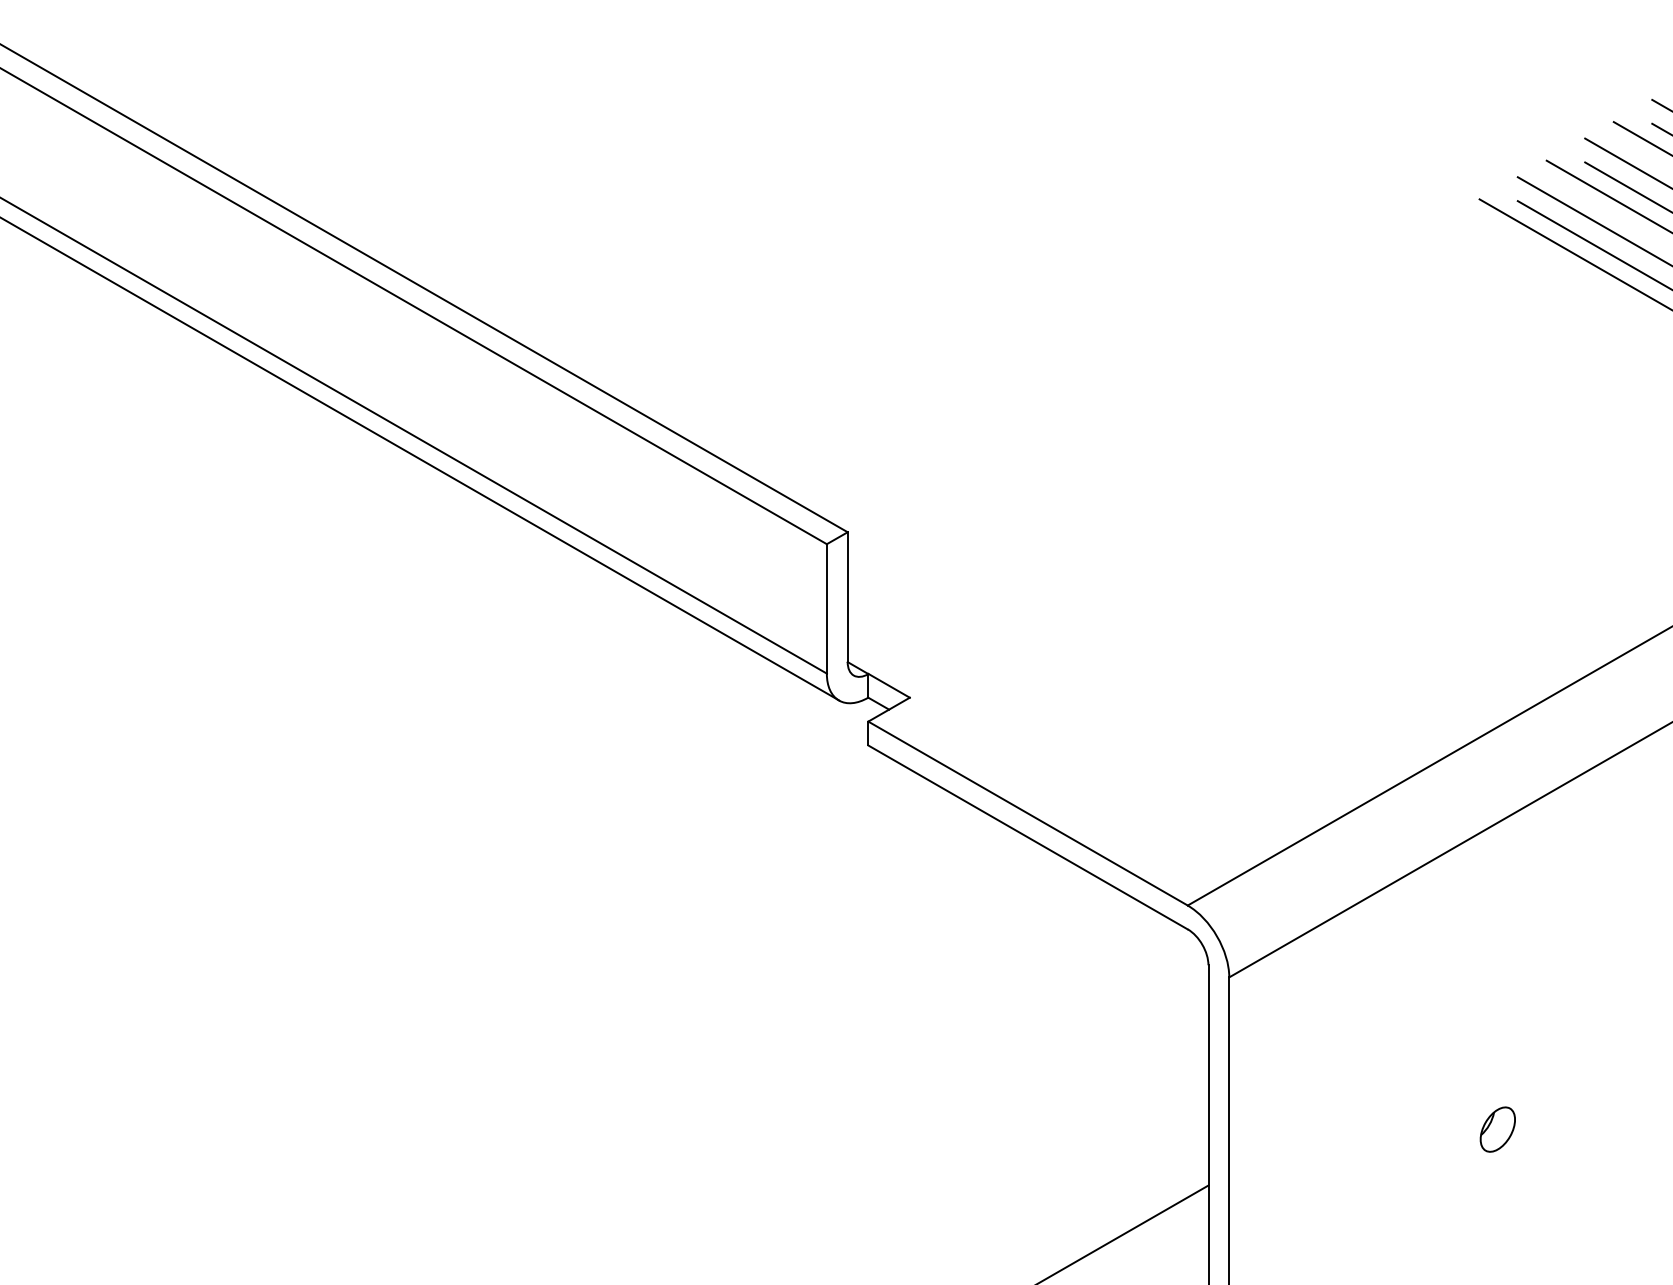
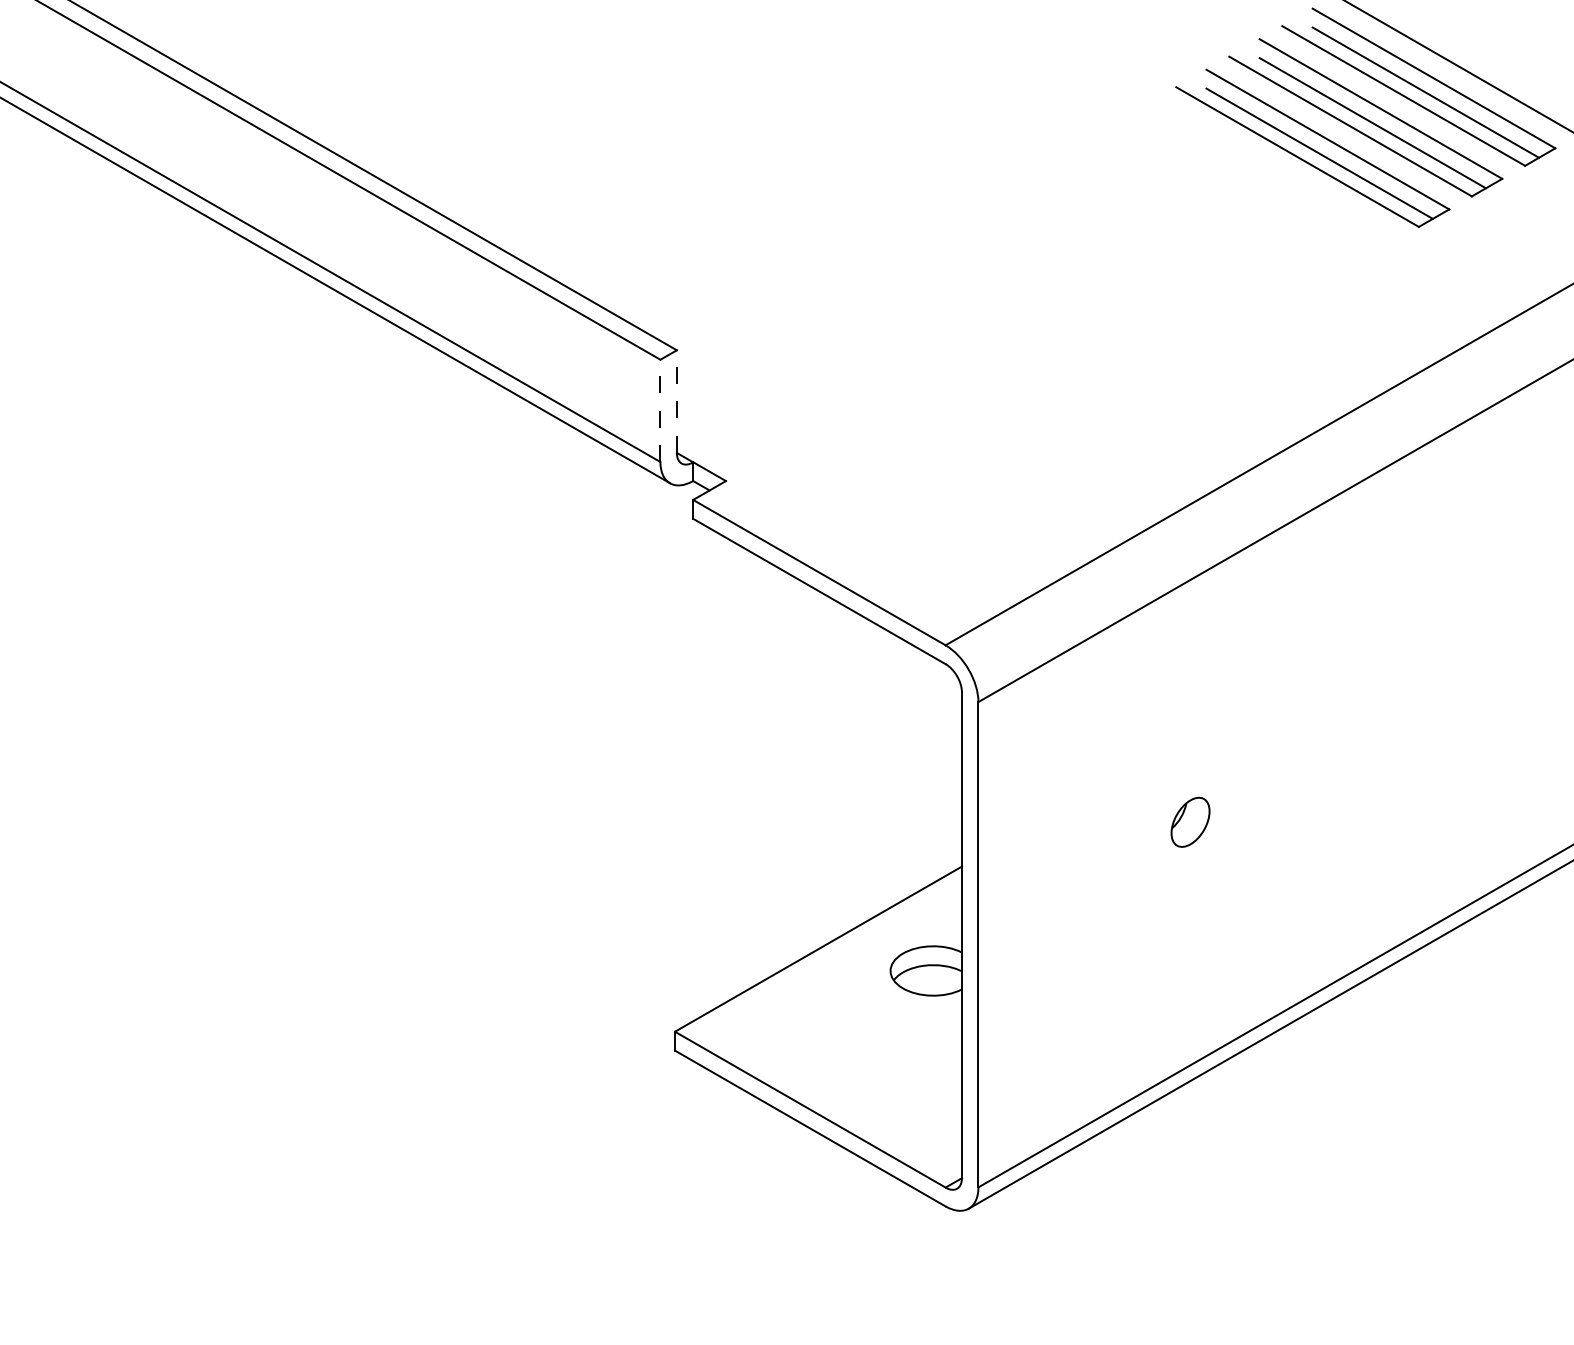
line: (847, 597) -> (676, 401), solid -> dashed
line: (826, 608) -> (660, 410), solid -> dashed
part: (1497, 1129) -> (1190, 822), size x1.4

